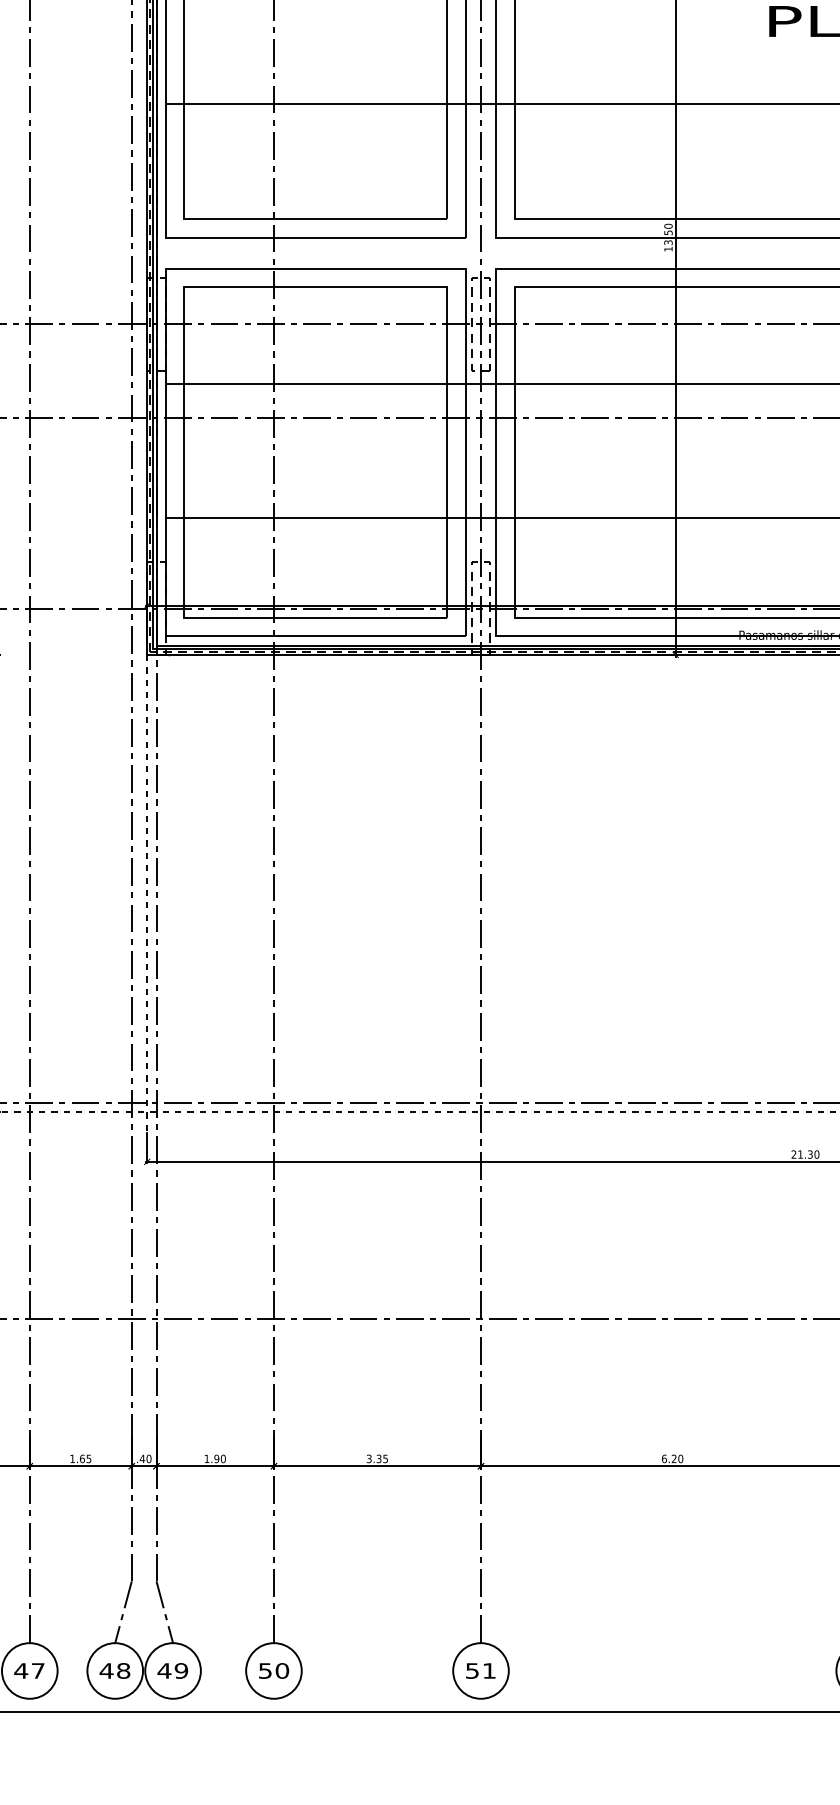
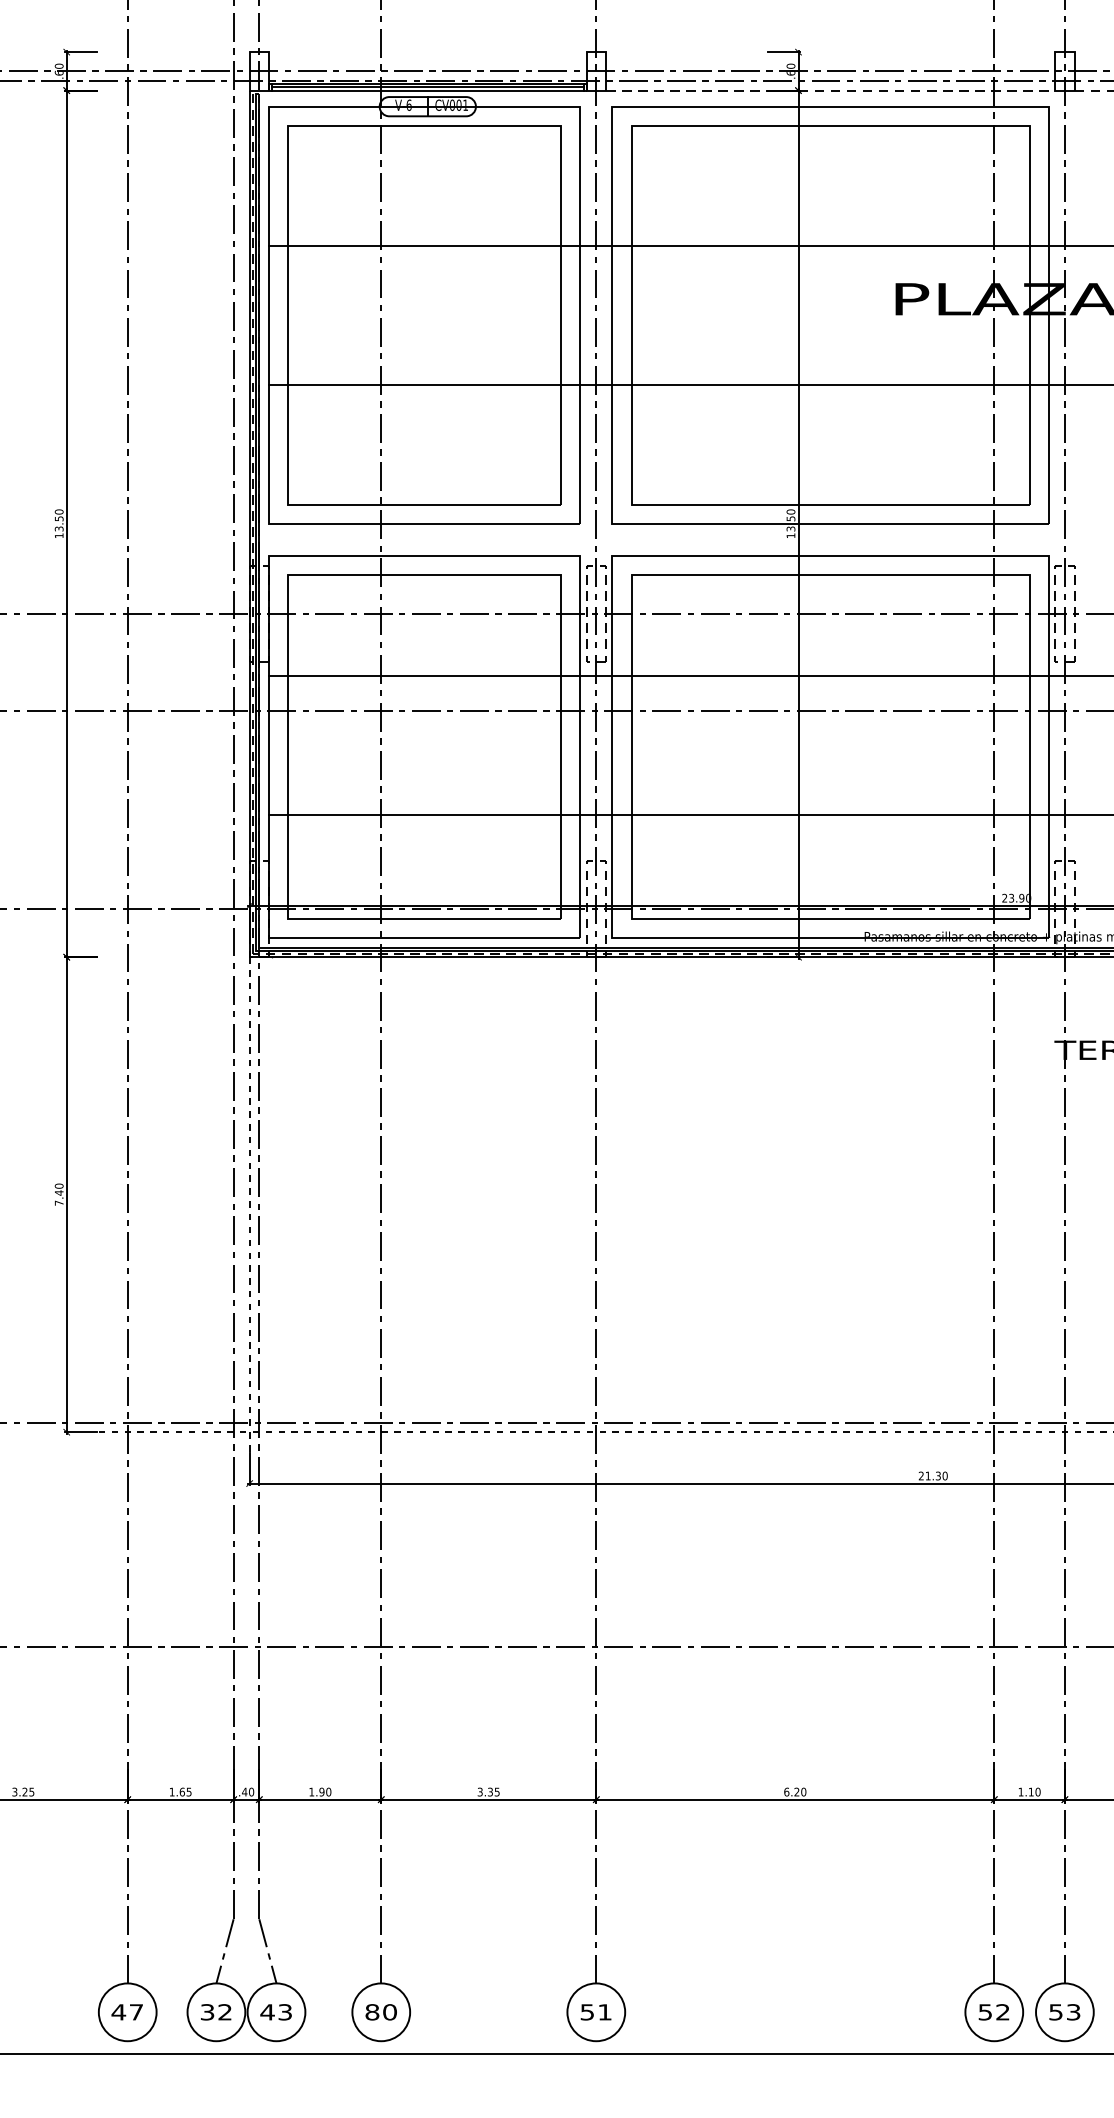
text: (115, 1671) -> (216, 2012), 48 -> 32
text: (181, 1671) -> (285, 2012), 49 -> 43
text: (265, 1671) -> (372, 2012), 50 -> 80

